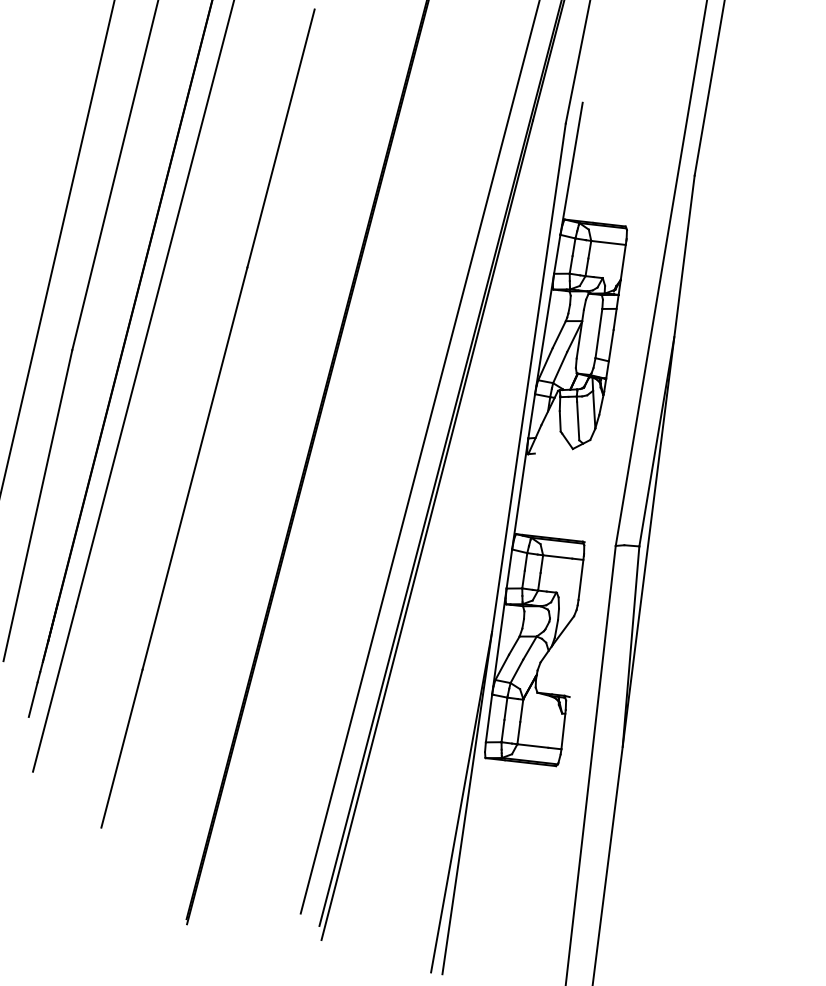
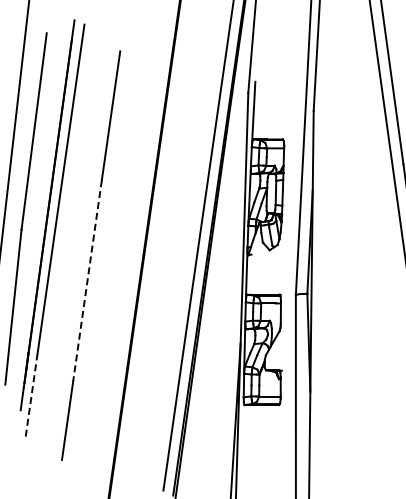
line: (194, 470) -> (87, 281), solid -> dashed
line: (54, 689) -> (31, 395), solid -> dashed

